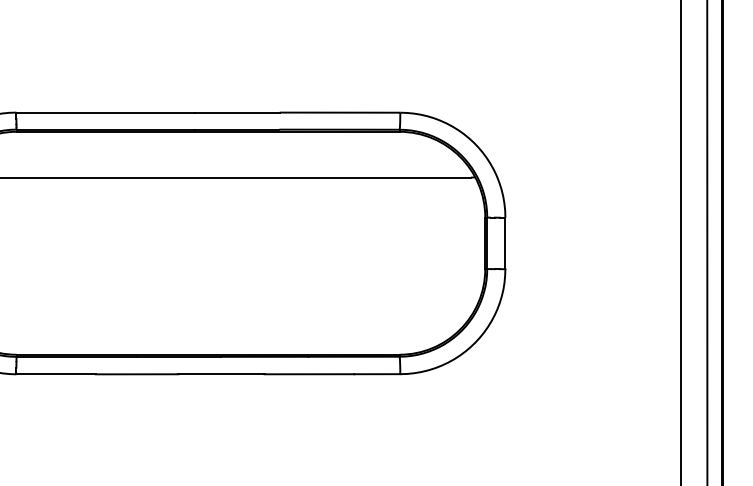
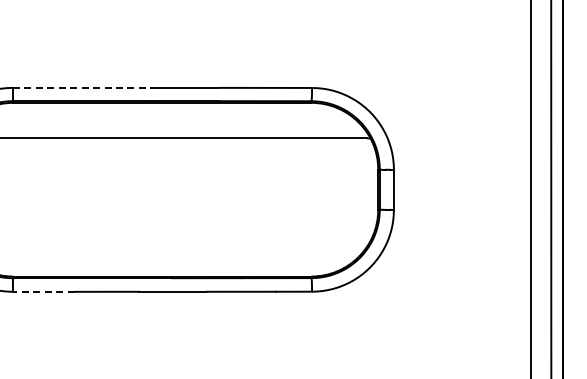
line: (105, 112) -> (82, 87), solid -> dashed
line: (55, 373) -> (43, 291), solid -> dashed

